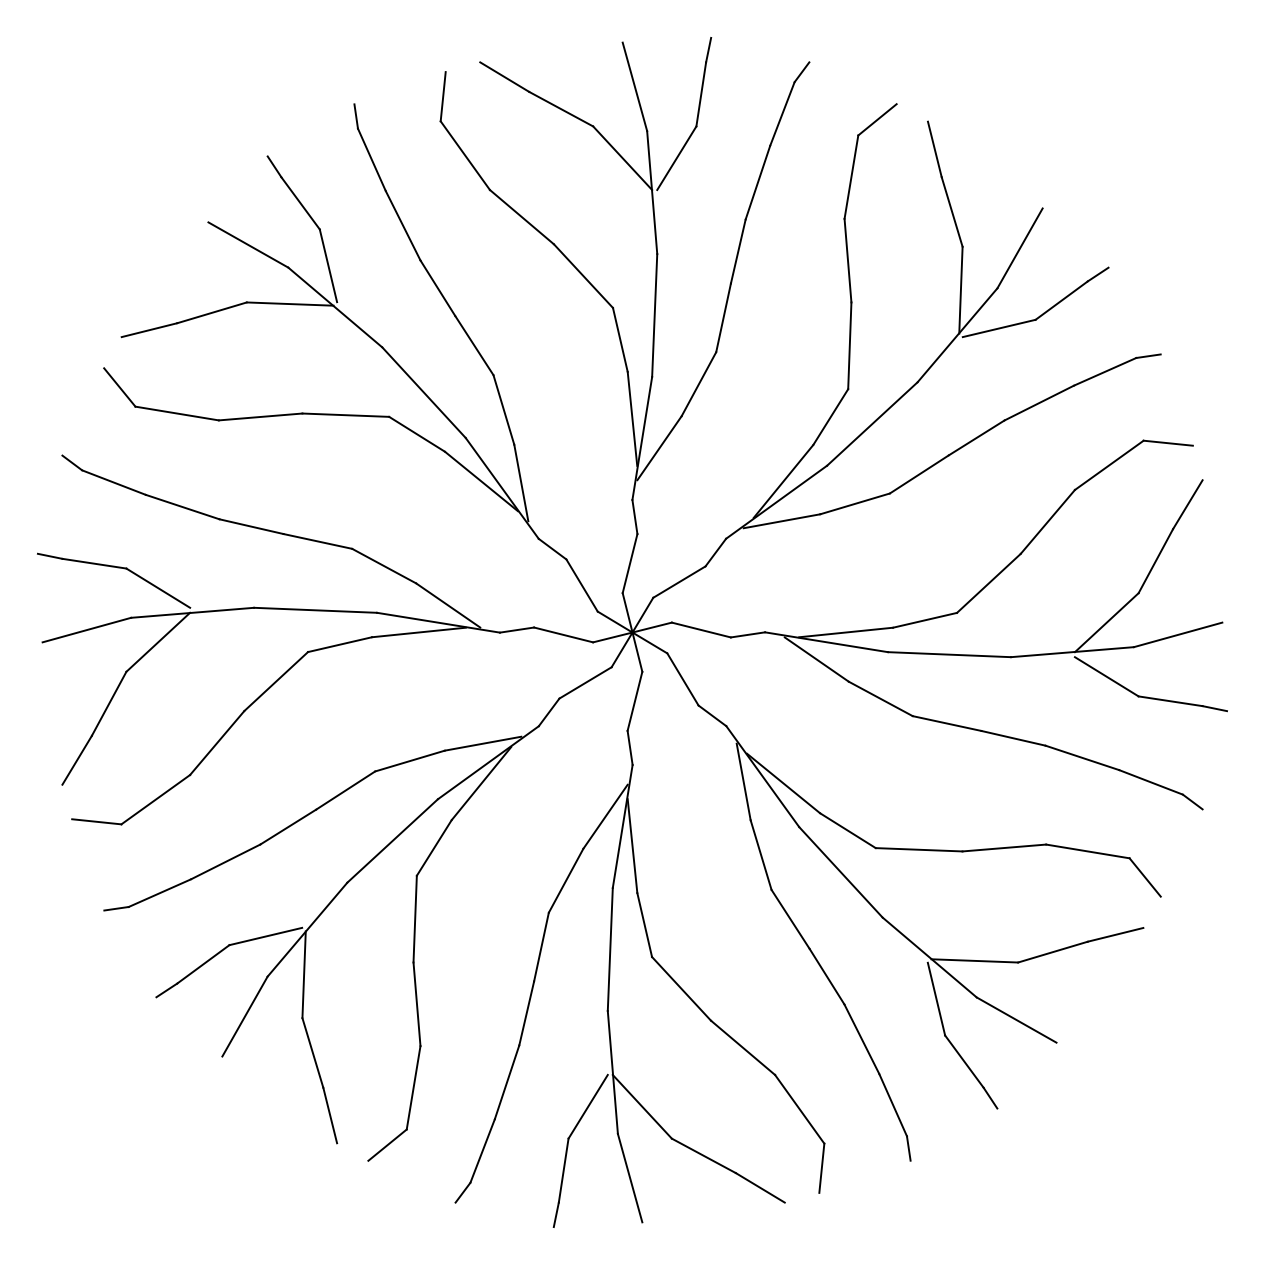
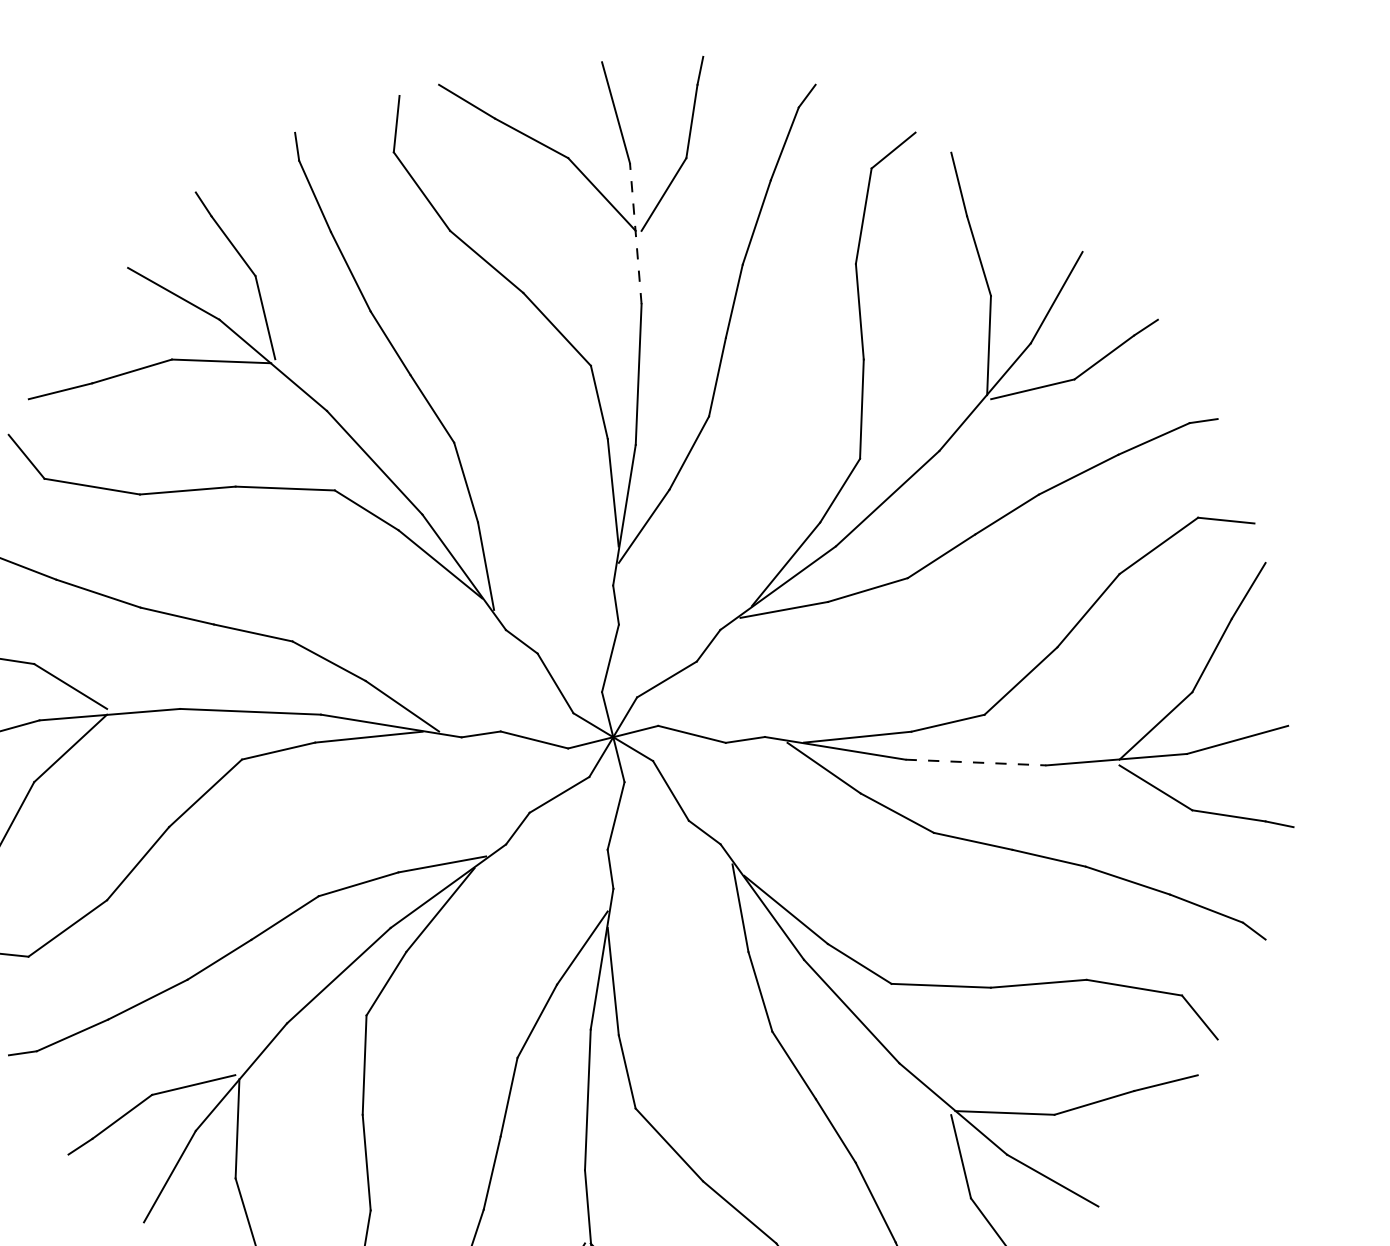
line: (652, 192) -> (636, 233), solid -> dashed
line: (949, 654) -> (975, 762), solid -> dashed

